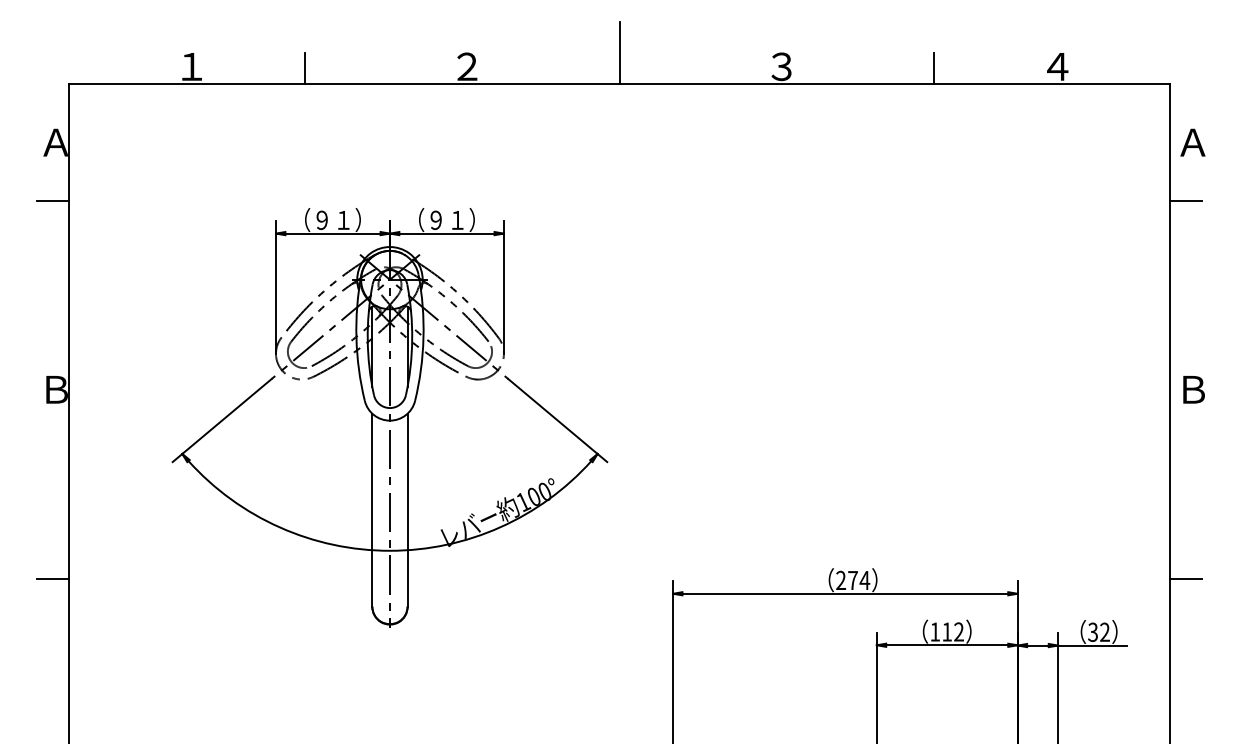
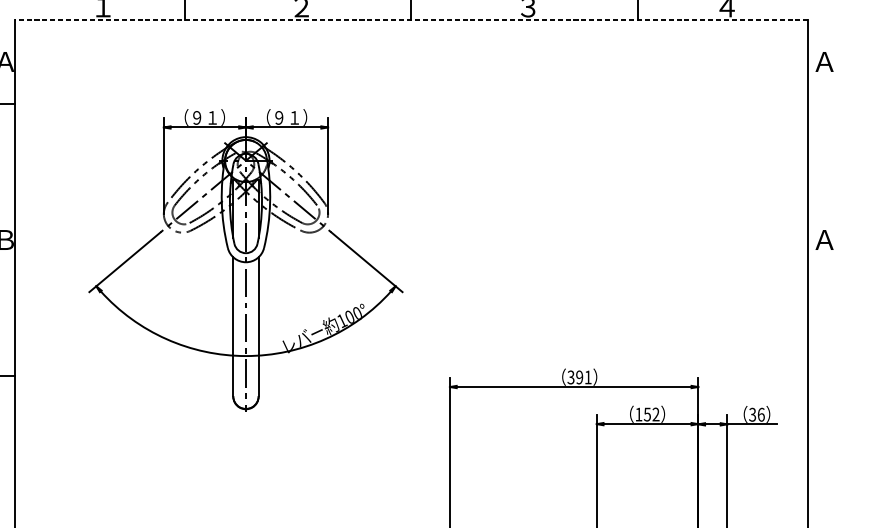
line: (619, 84) -> (411, 20), solid -> dashed
line: (1185, 200) -> (819, 103), removed
text: (1192, 389) -> (824, 239), Ｂ -> Ａ
line: (1185, 578) -> (819, 376), removed
text: (853, 580) -> (579, 377), 274 -> 391
text: (946, 631) -> (647, 414), 112 -> 152
text: (1105, 631) -> (761, 414), 32 -> 36

